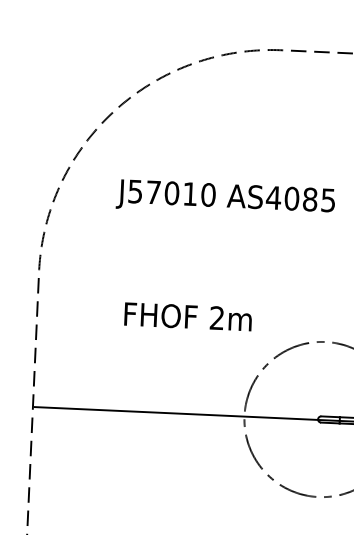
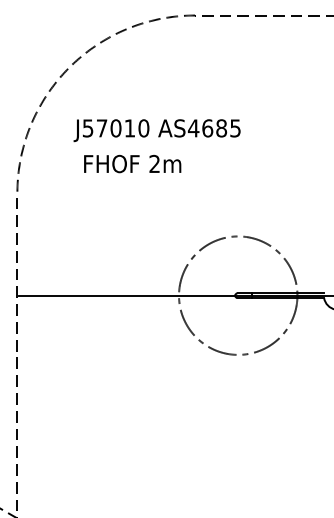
text: (291, 198) -> (207, 128), AS4085 -> AS4685
text: (188, 316) -> (132, 163), moved

